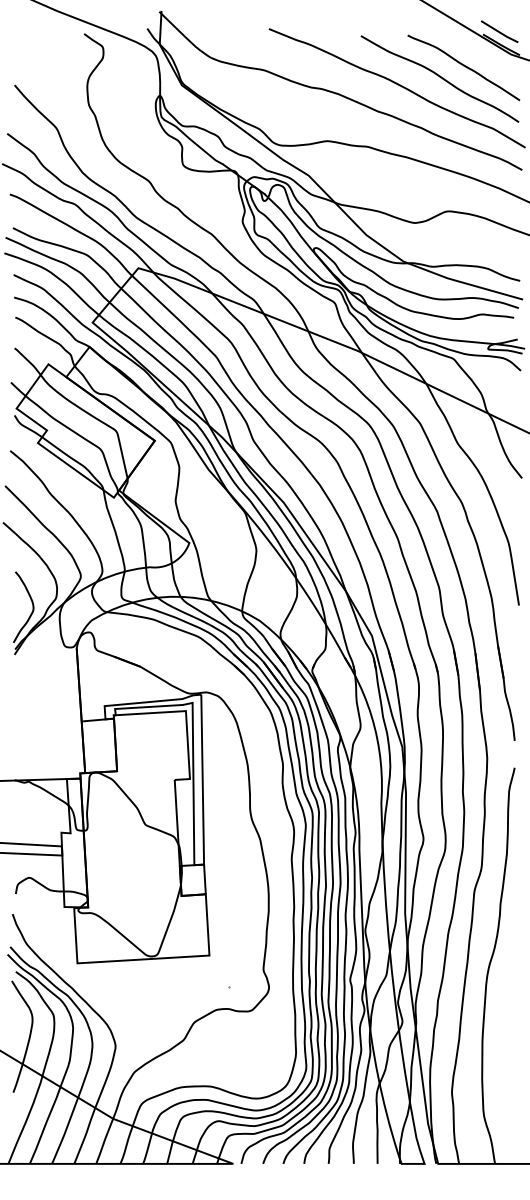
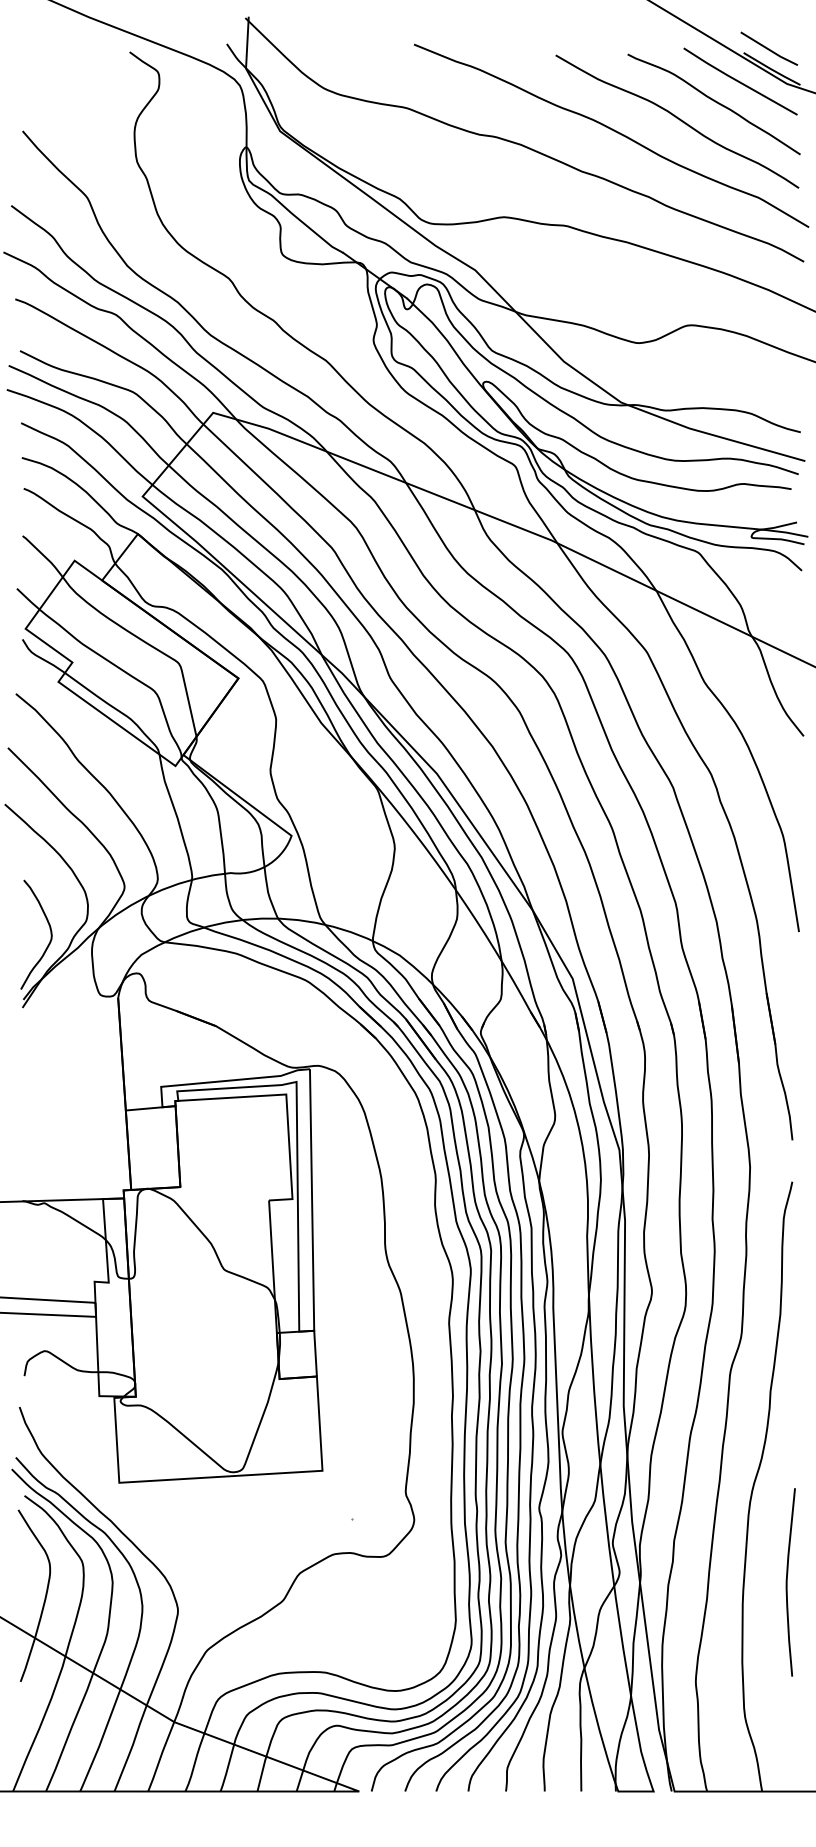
line: (480, 52) -> (739, 80), added
curve: (511, 1027) -> (787, 1581), added

